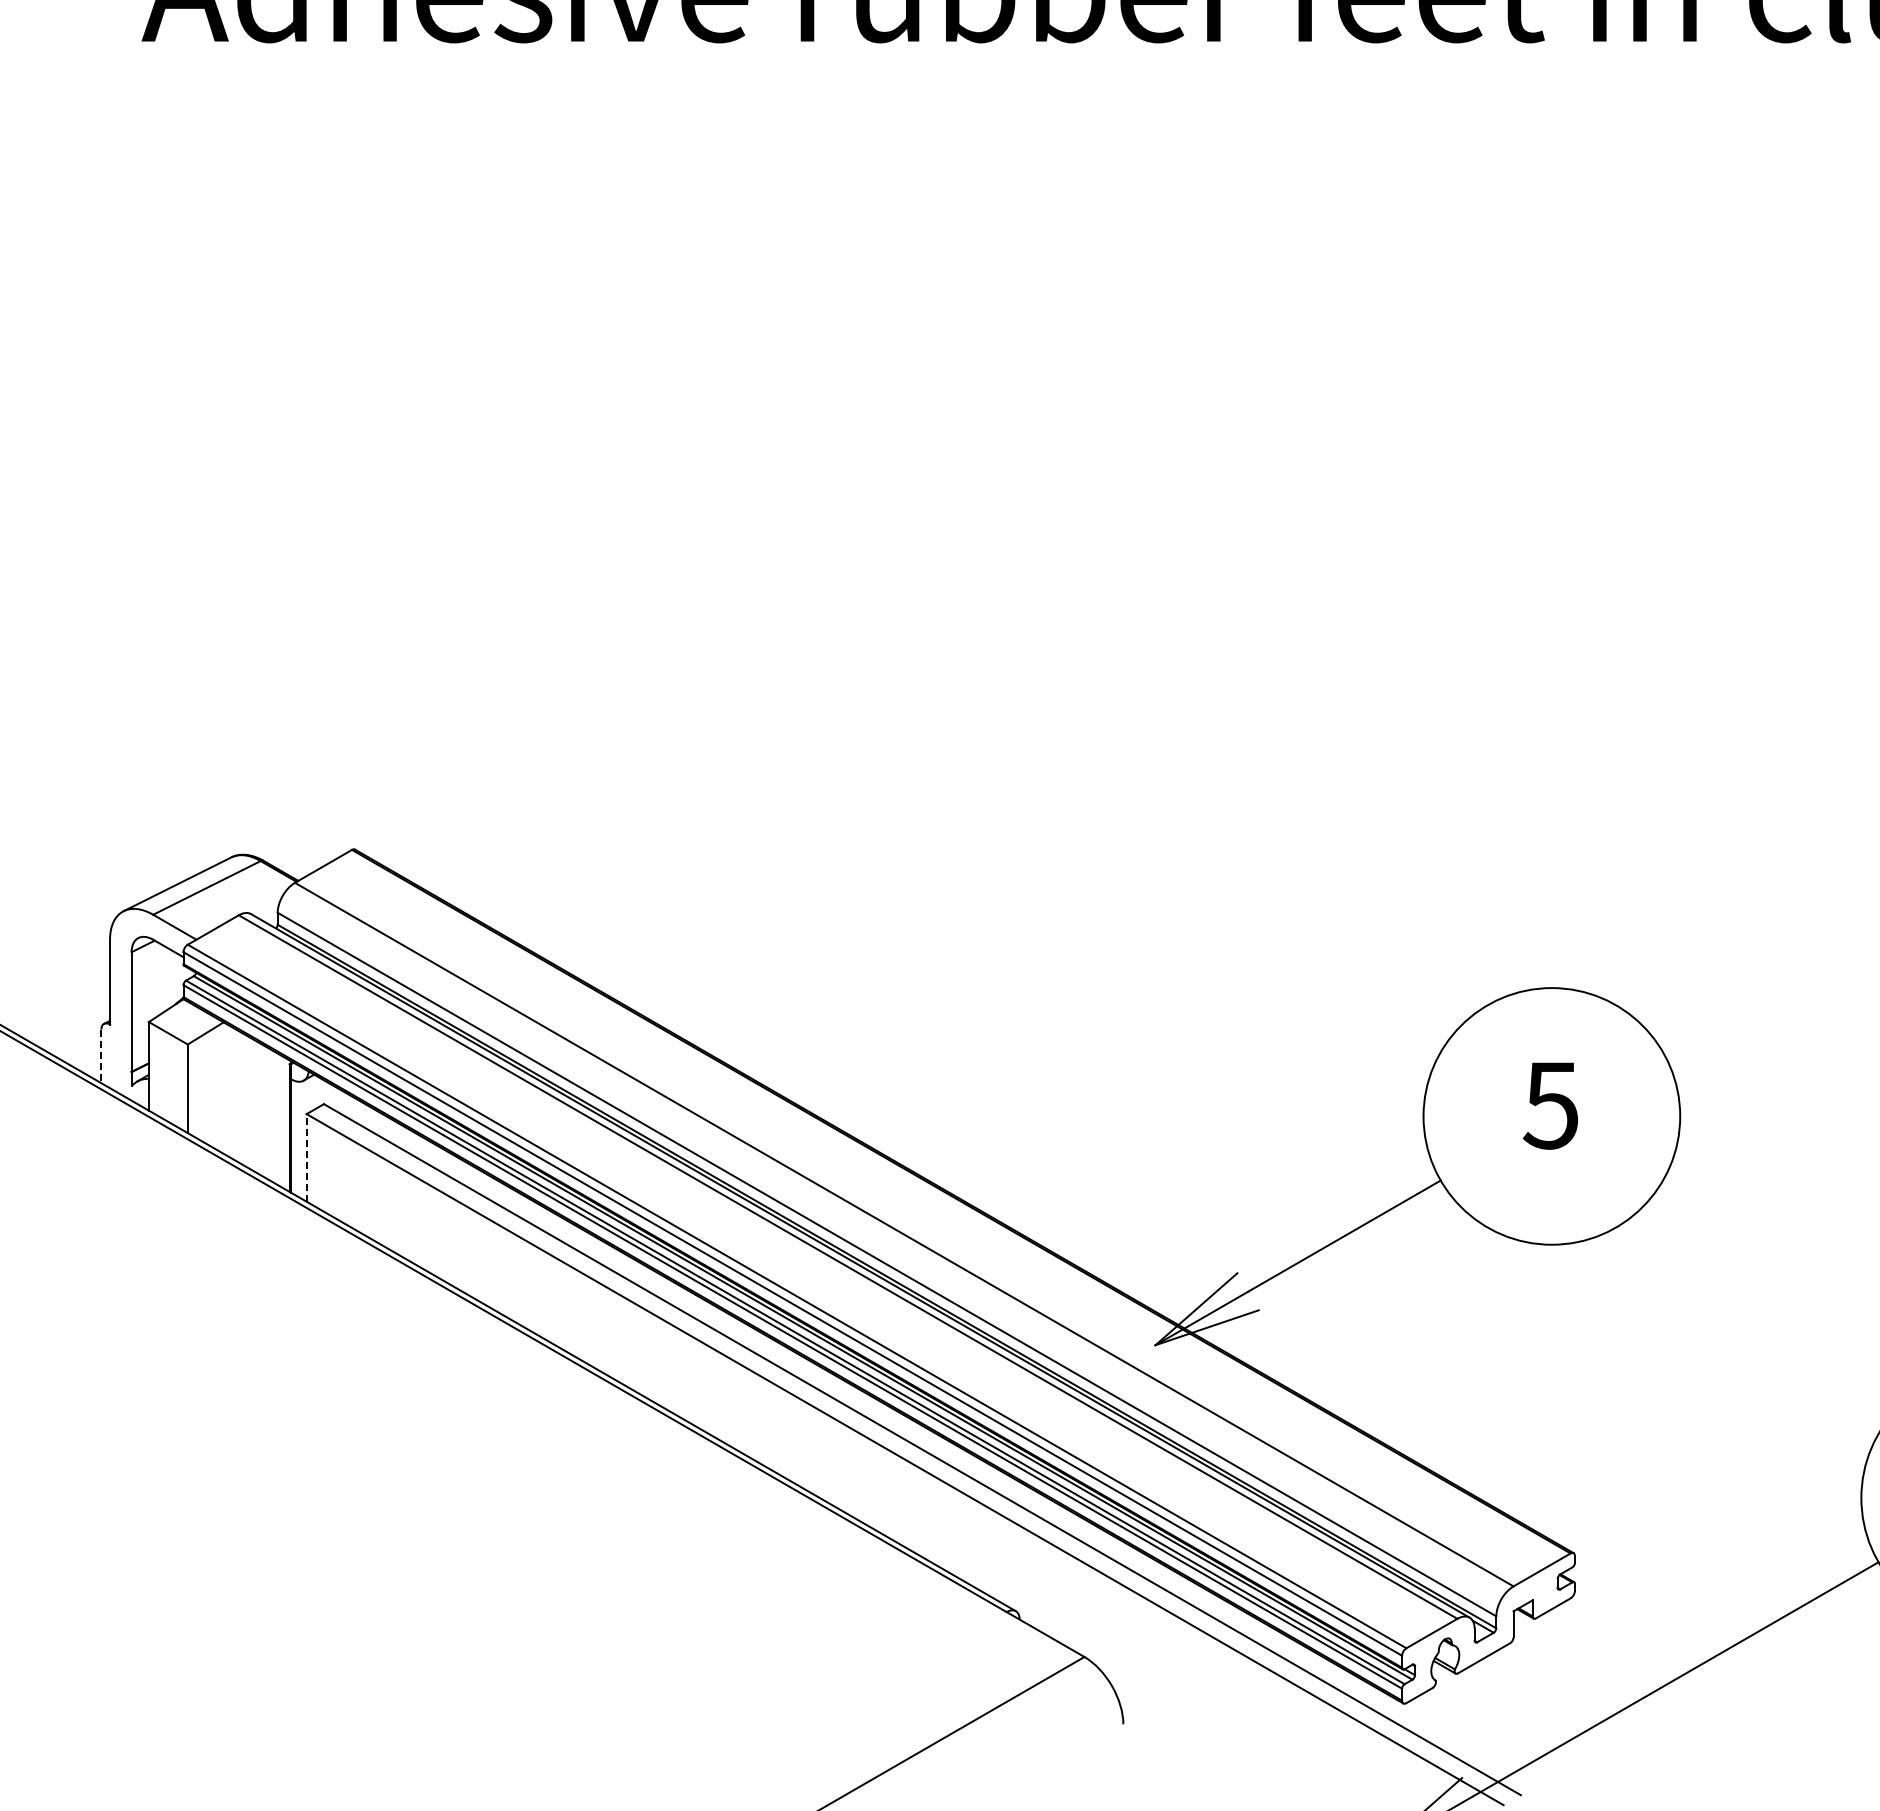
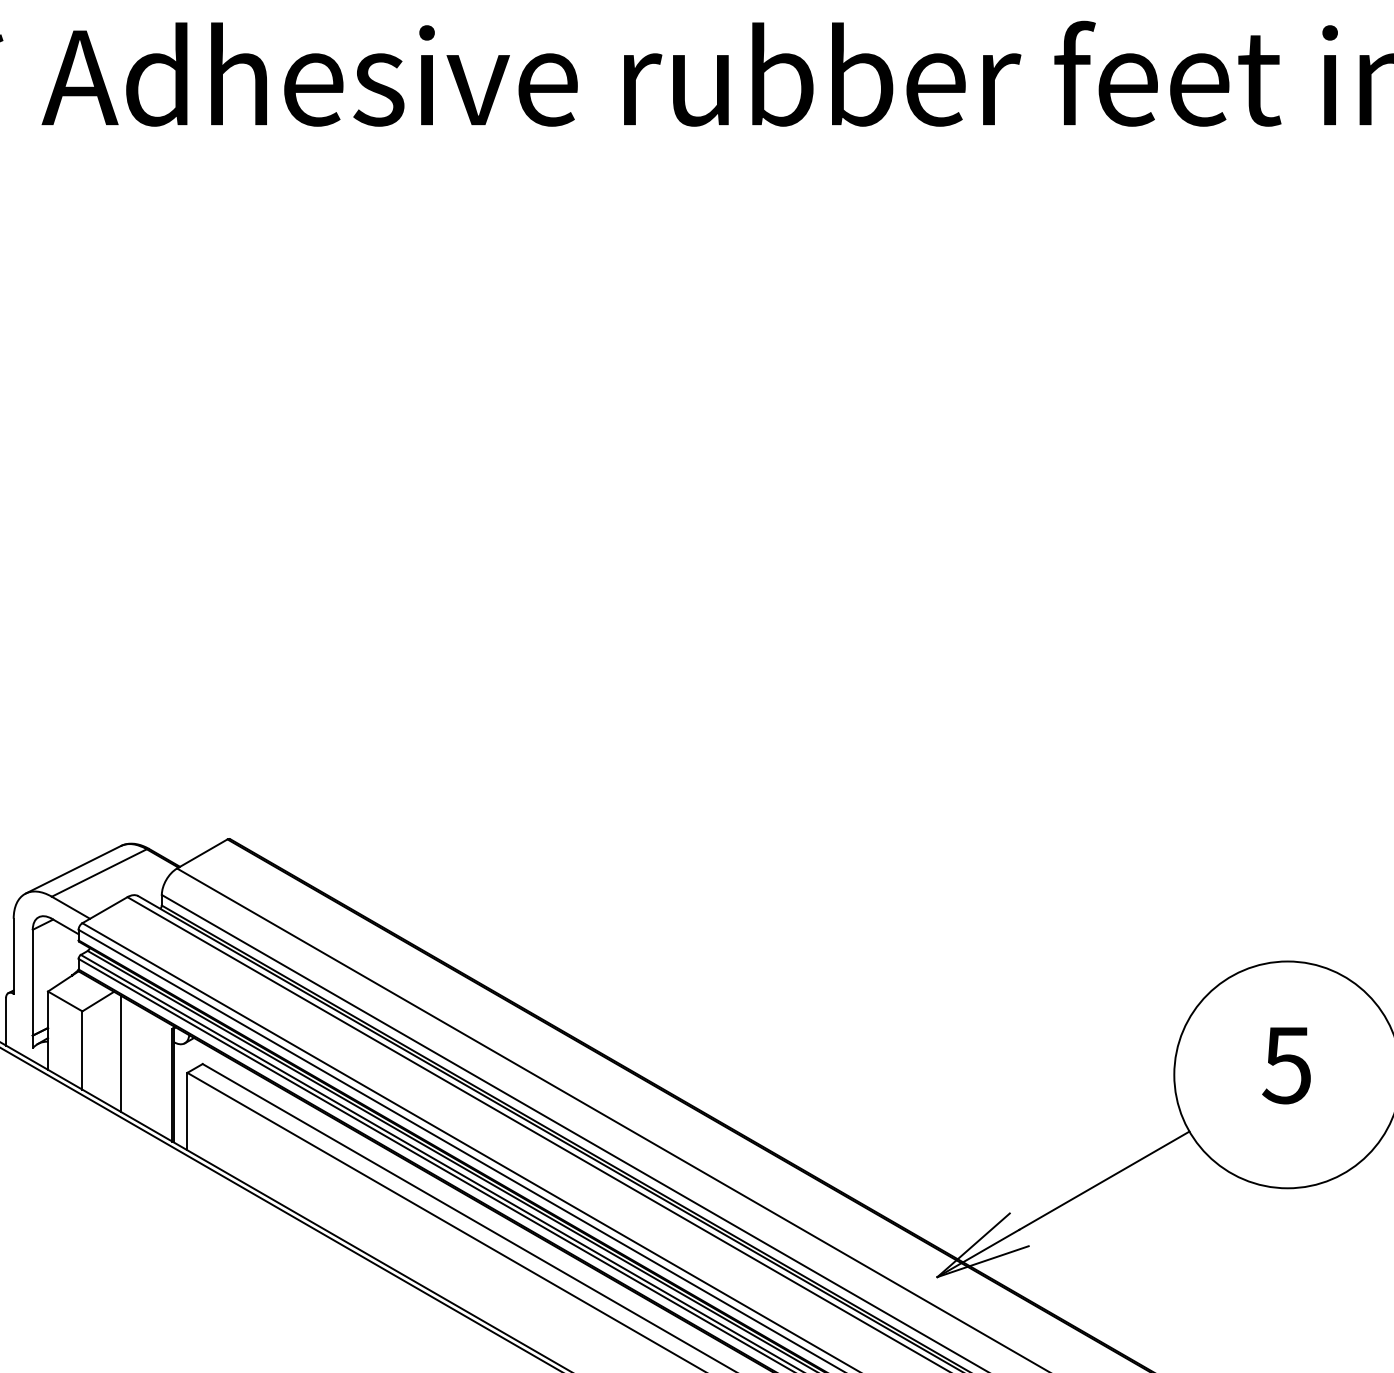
line: (101, 1056) -> (6, 1021), dashed -> solid
line: (231, 1092) -> (121, 1053), added
line: (306, 1157) -> (187, 1111), dashed -> solid

